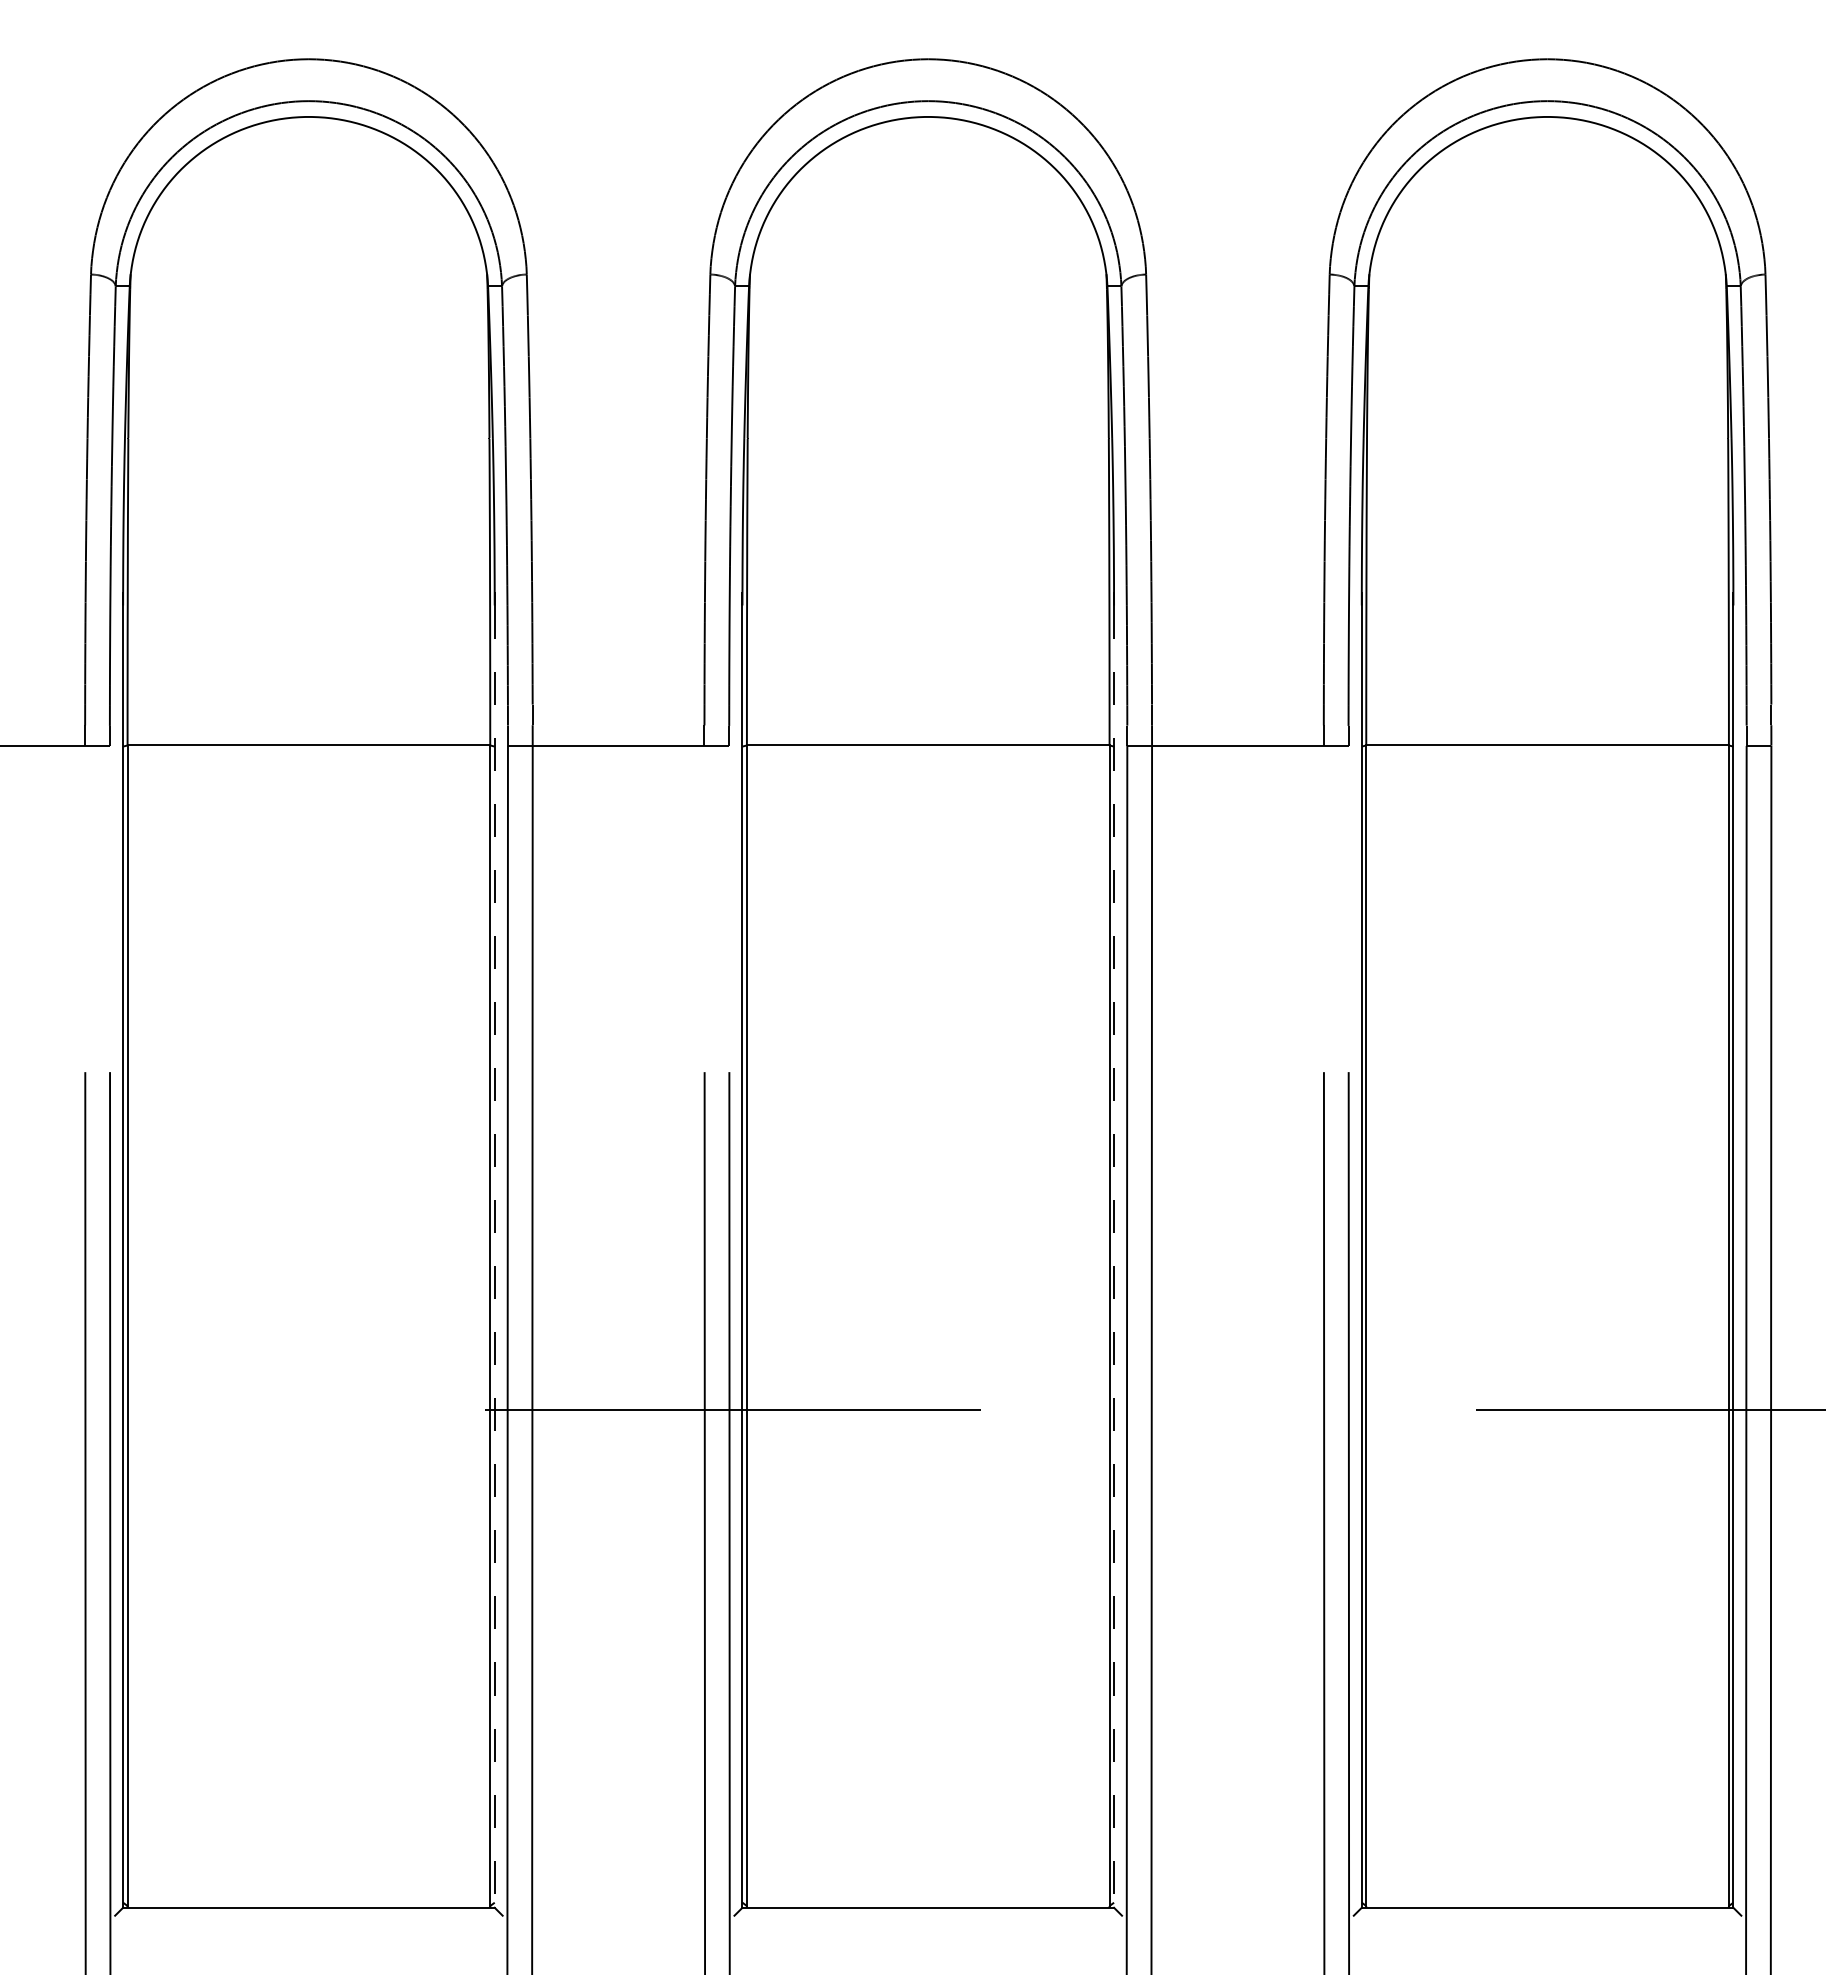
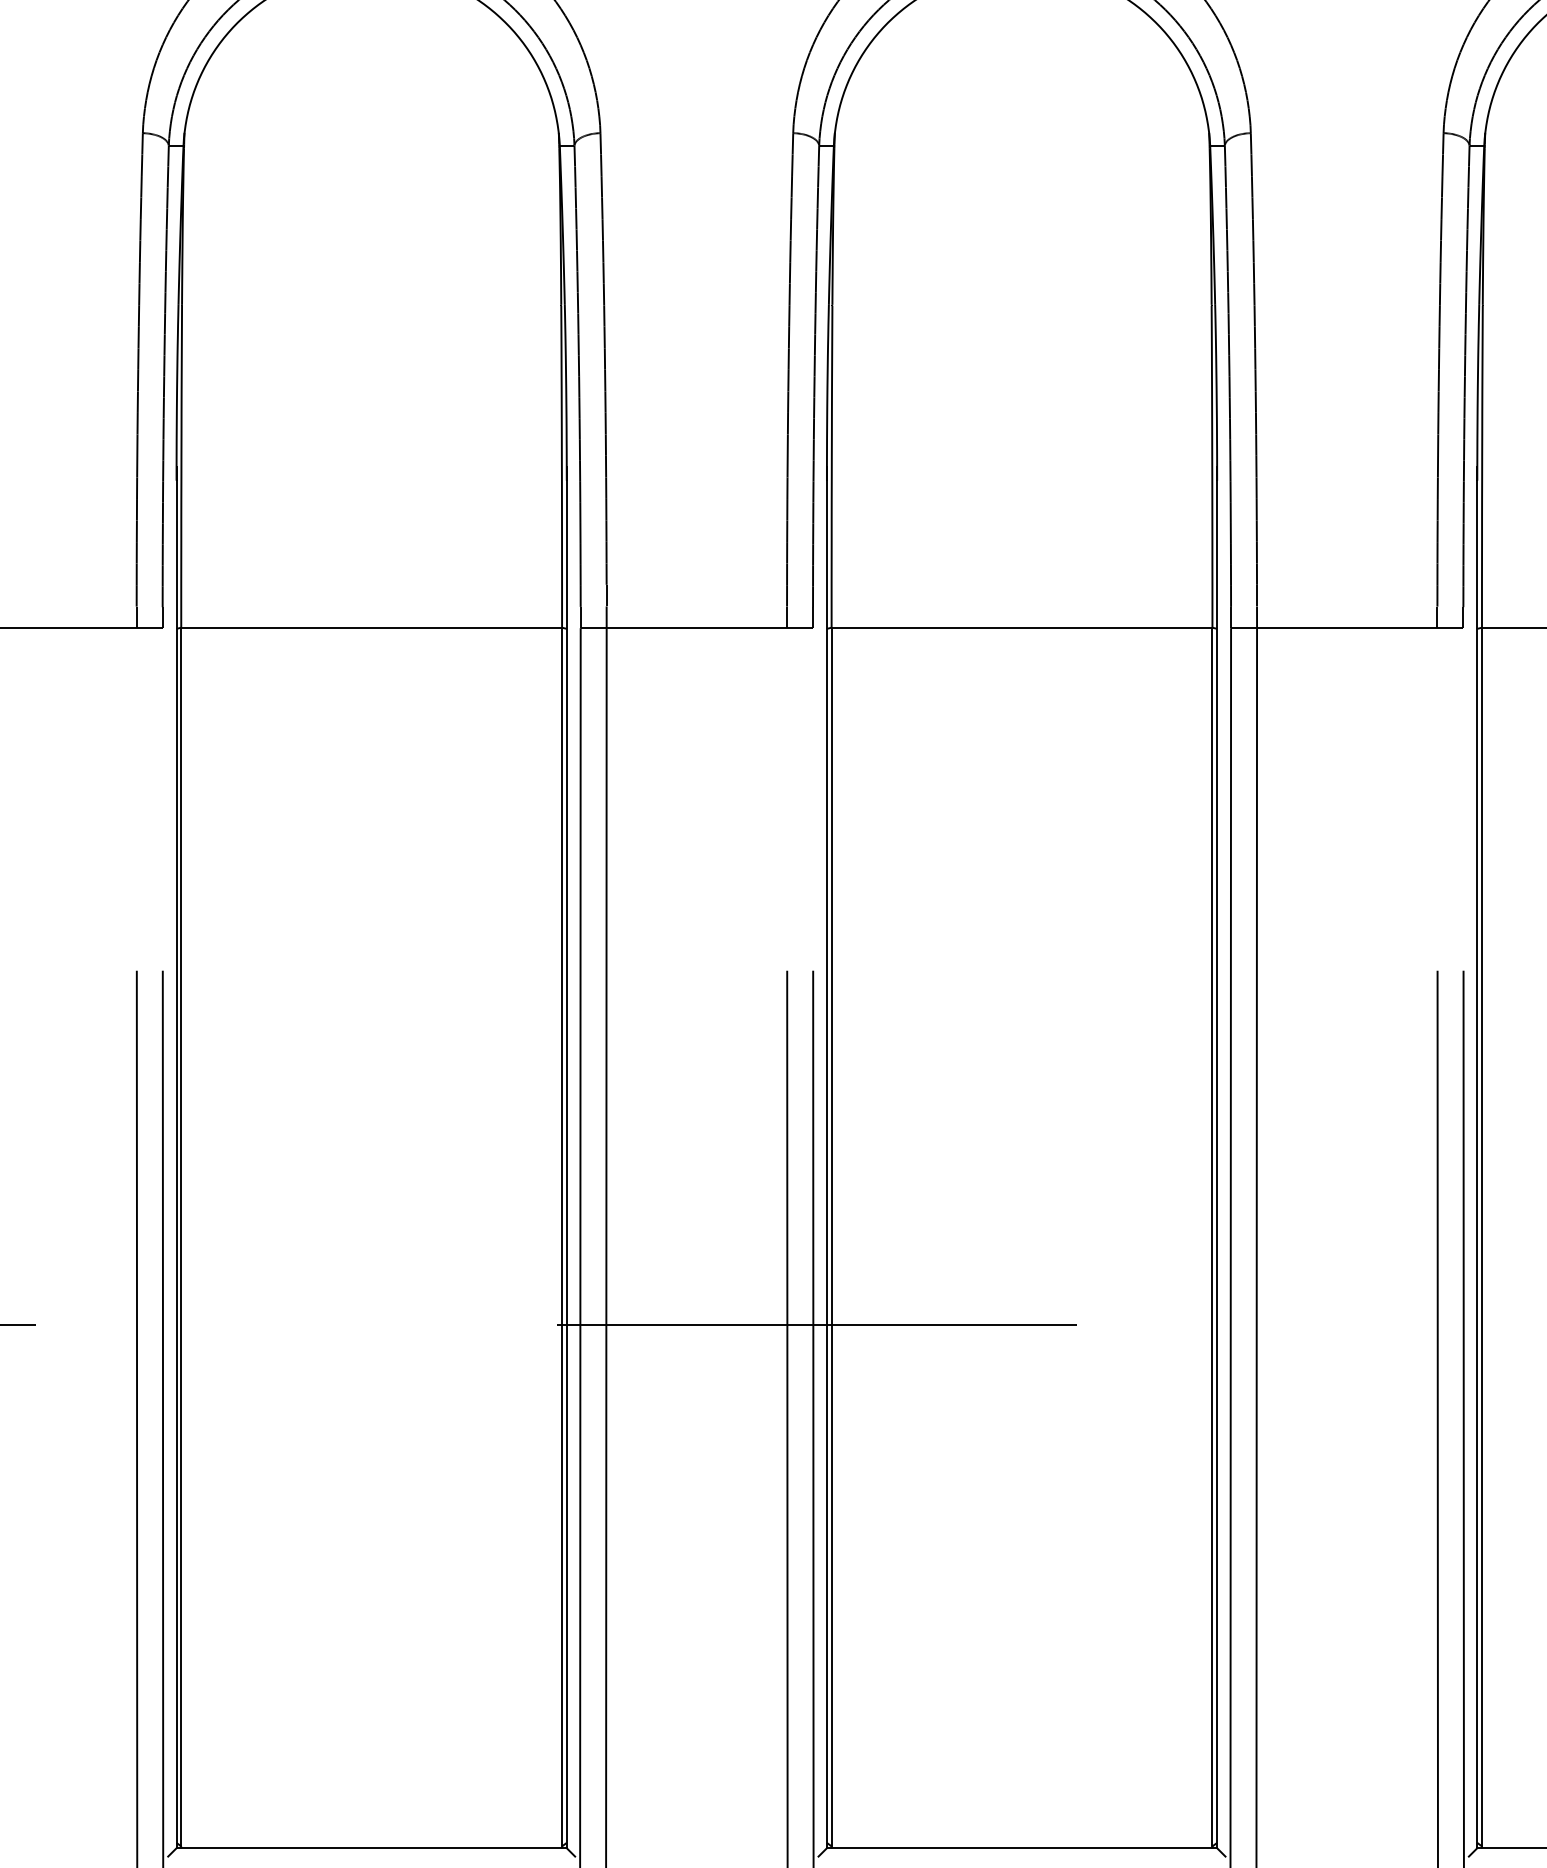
line: (494, 1257) -> (566, 1165), dashed -> solid
line: (1114, 1257) -> (1217, 1165), dashed -> solid

